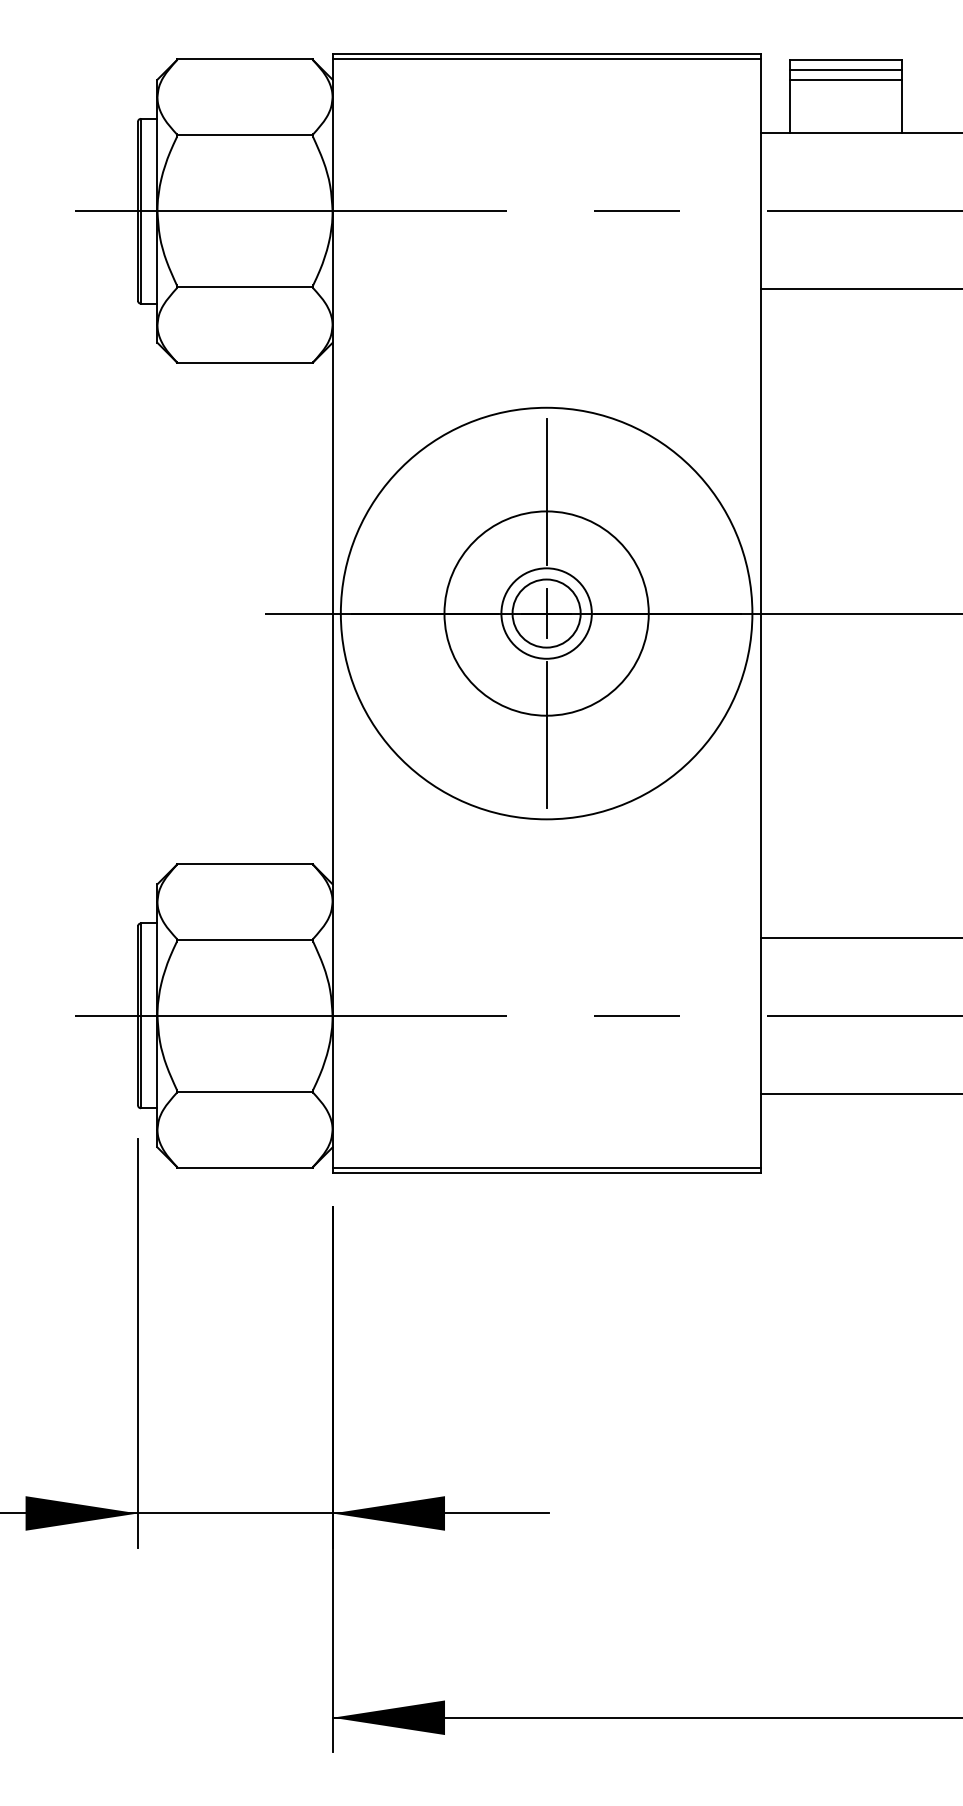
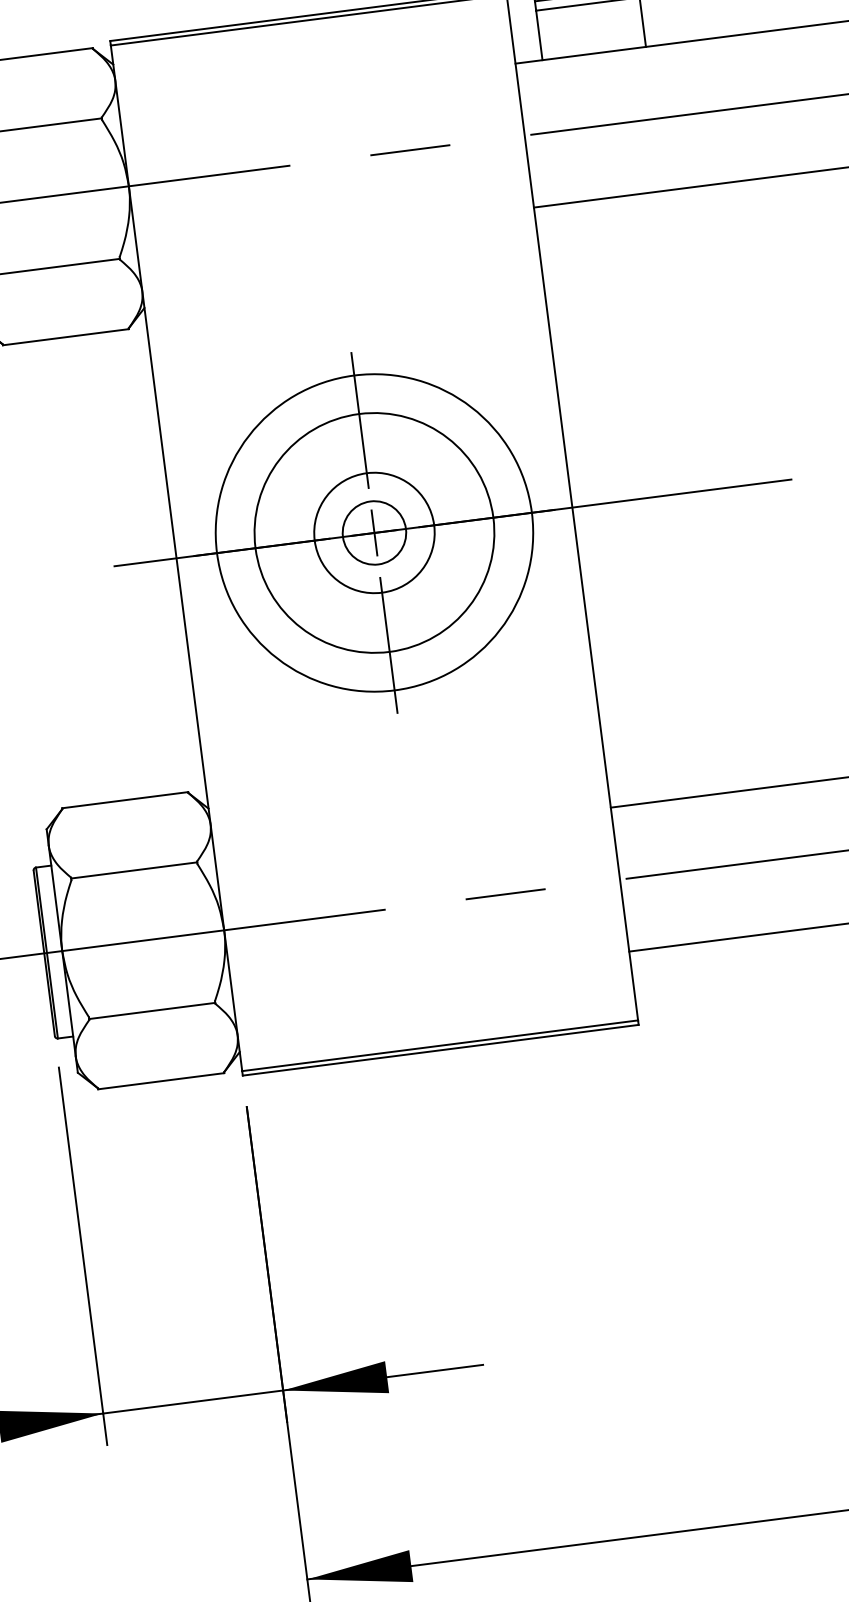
circle: (546, 613) -> (374, 532), size x0.62
circle: (546, 613) -> (374, 532), size x1.43
circle: (546, 613) -> (374, 532), size x1.67

